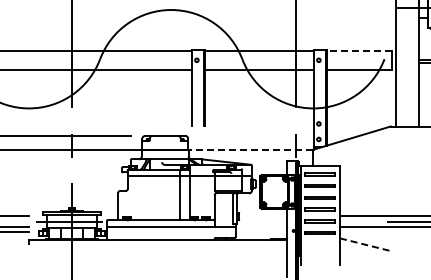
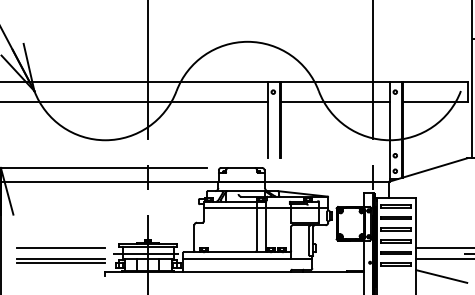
line: (359, 50) -> (435, 82), dashed -> solid
line: (250, 149) -> (326, 181), dashed -> solid
line: (366, 244) -> (442, 276), dashed -> solid

